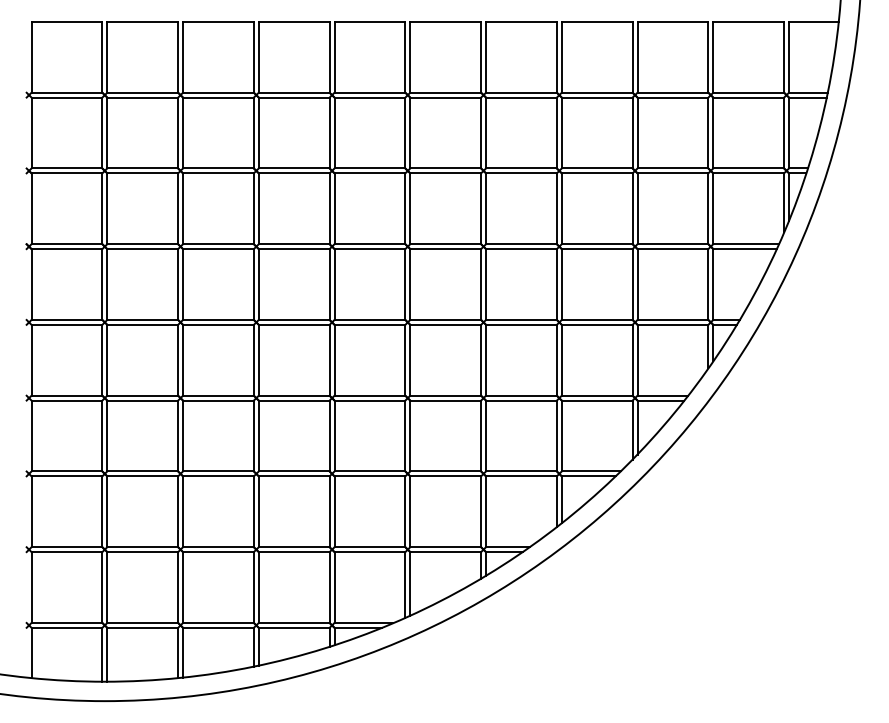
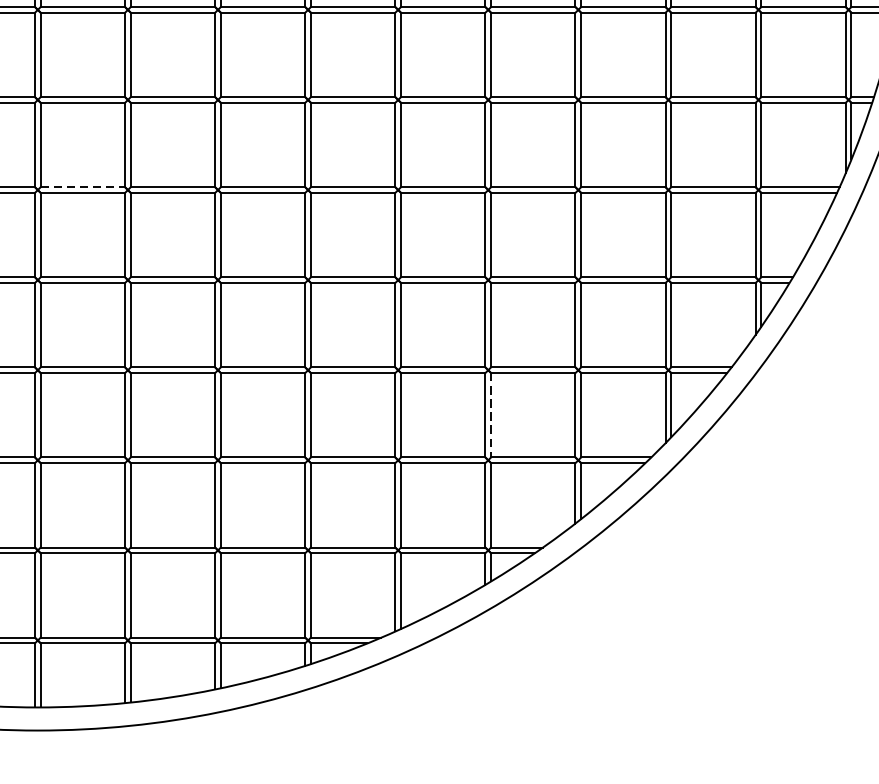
line: (143, 244) -> (83, 187), solid -> dashed
line: (486, 436) -> (491, 415), solid -> dashed

